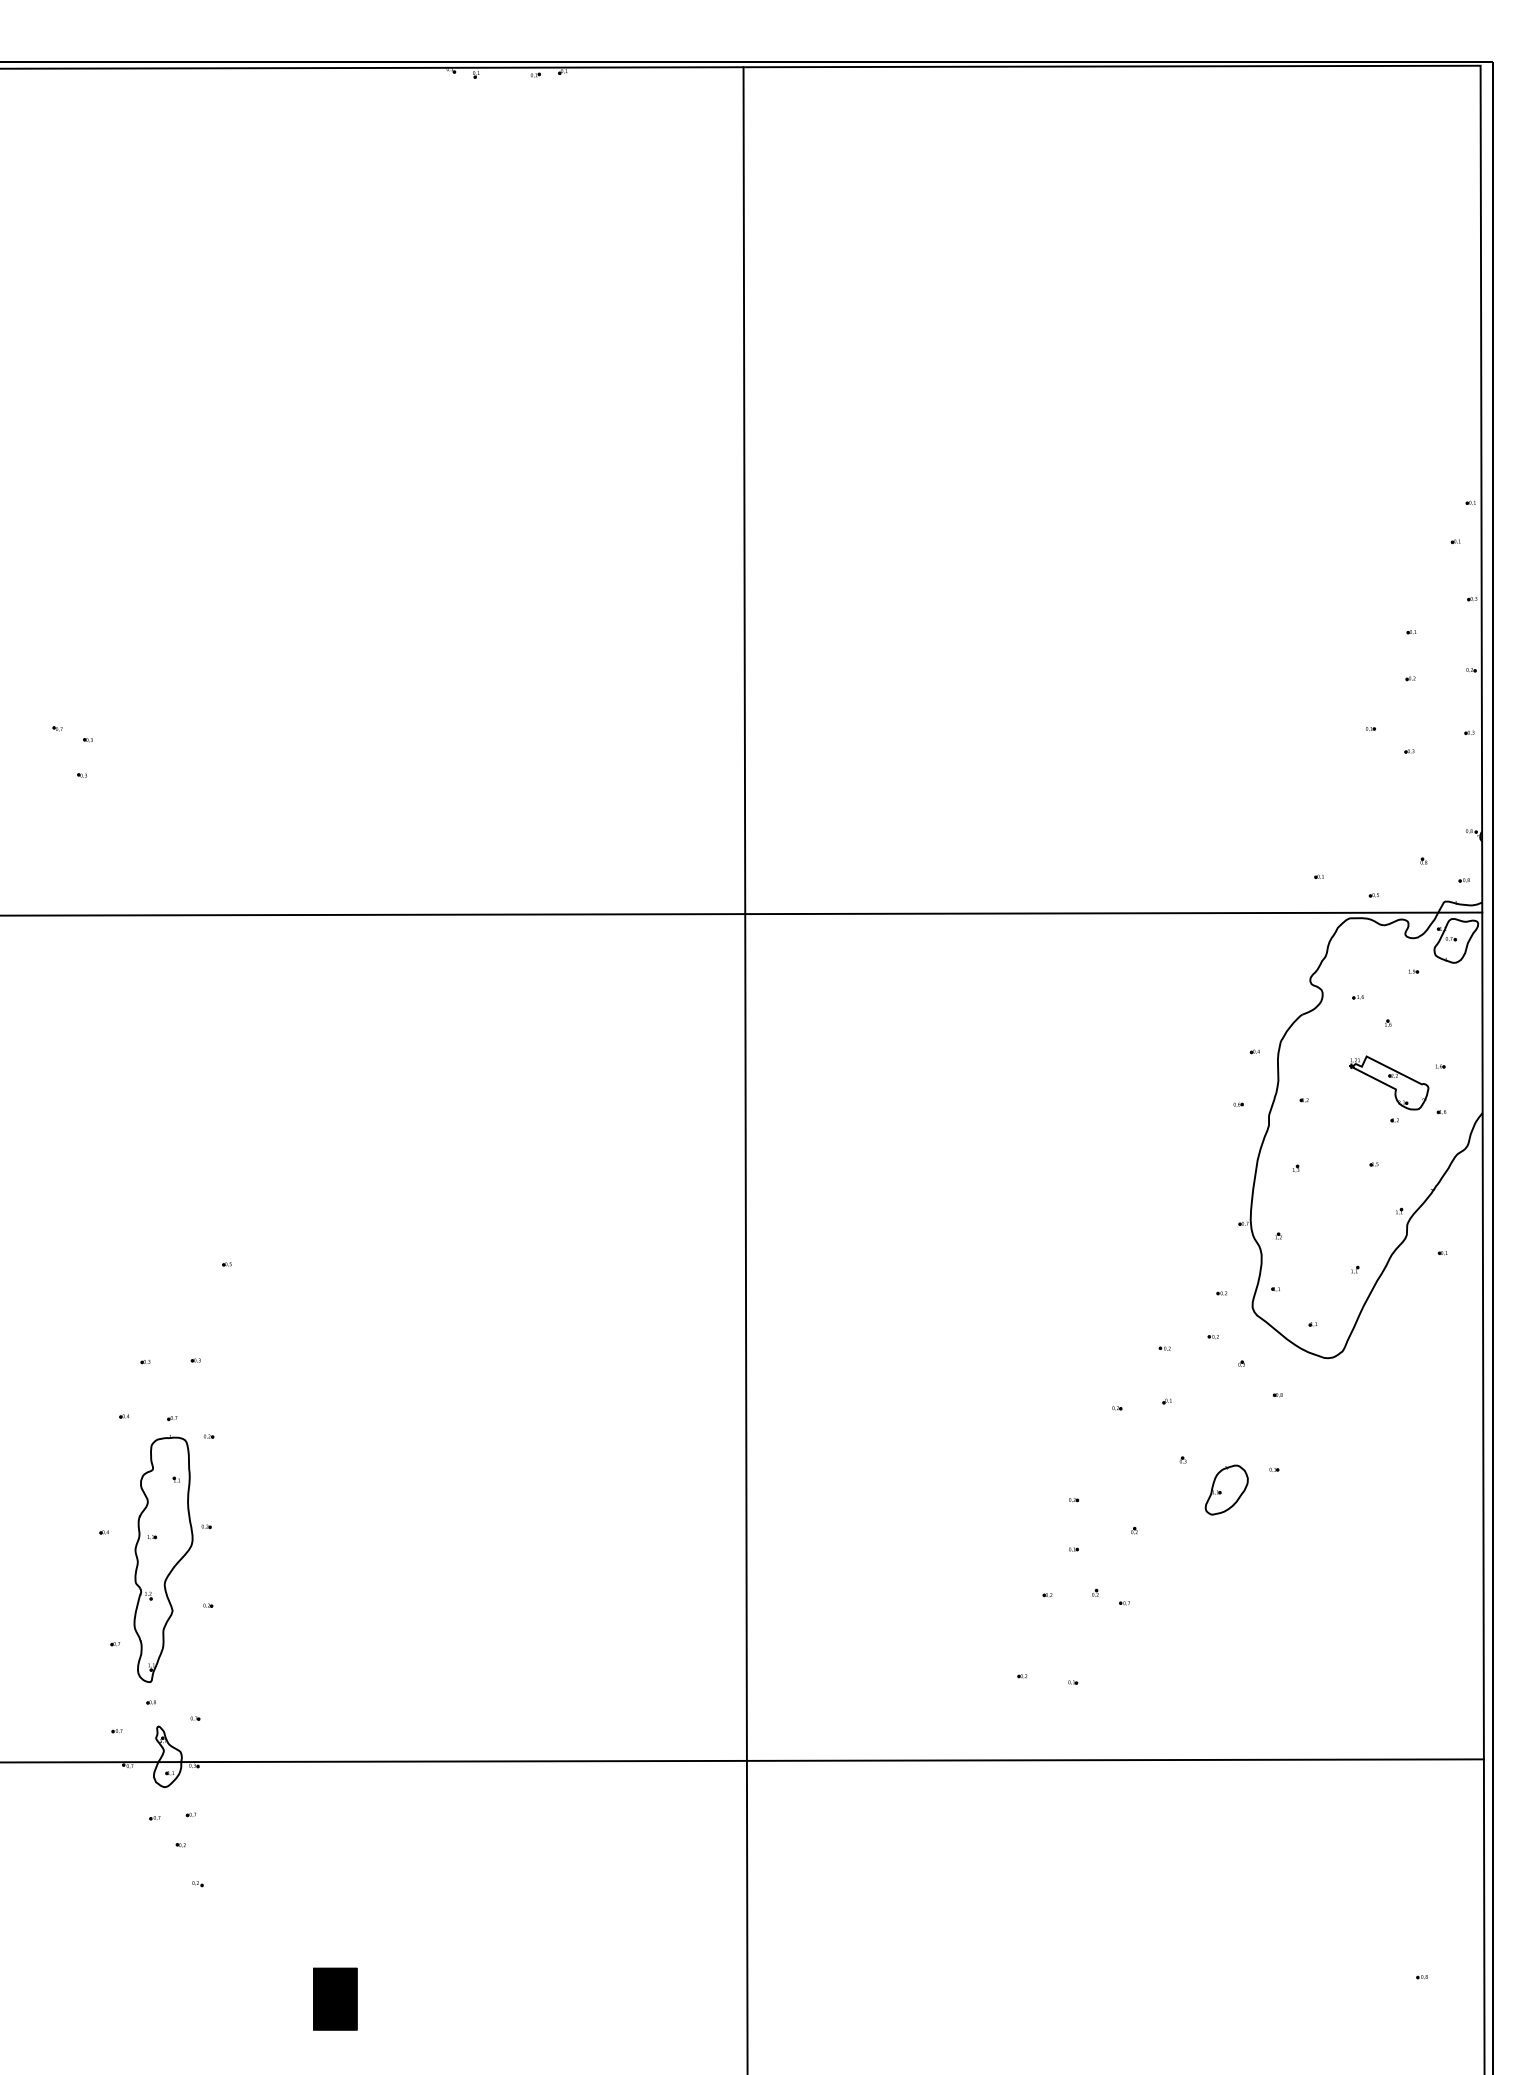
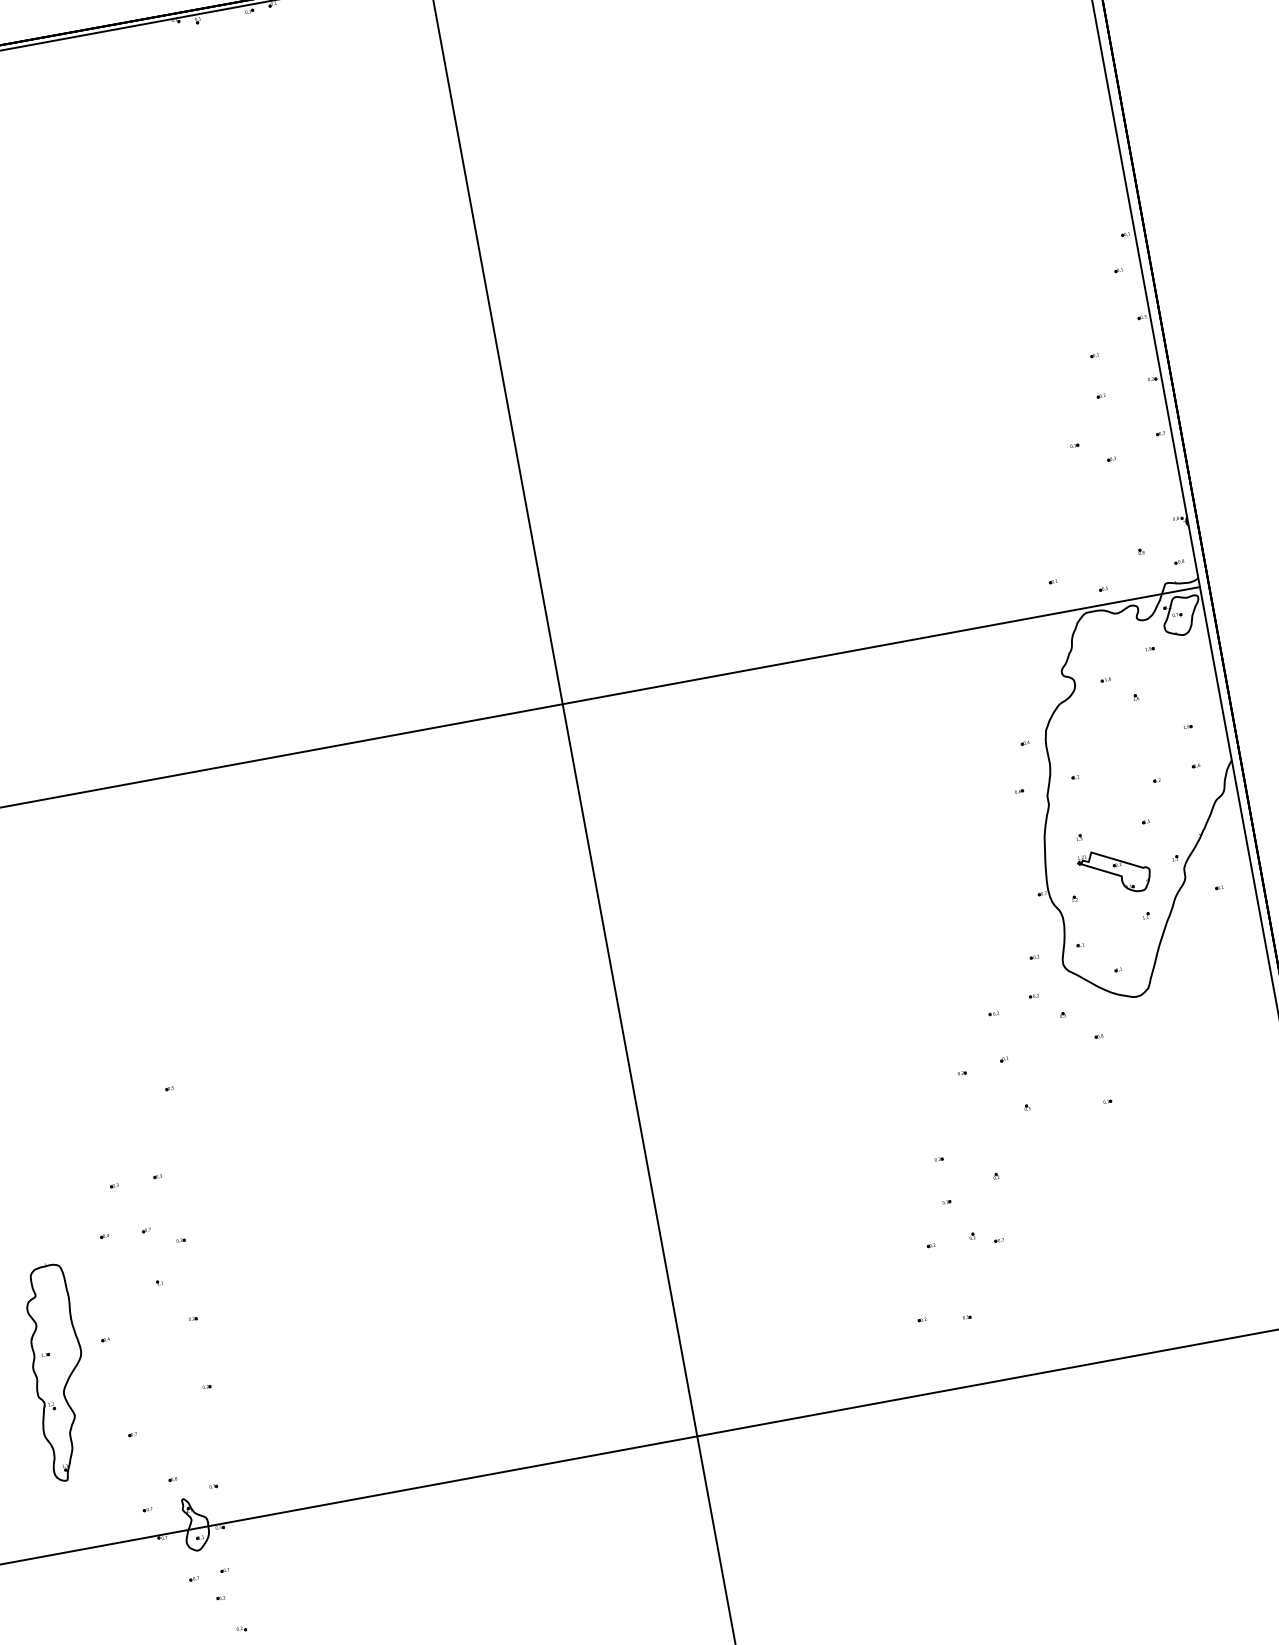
part: (1389, 1082) -> (1115, 871), moved
part: (1226, 1489) -> (1069, 1126), removed
part: (163, 1558) -> (58, 1371), moved

